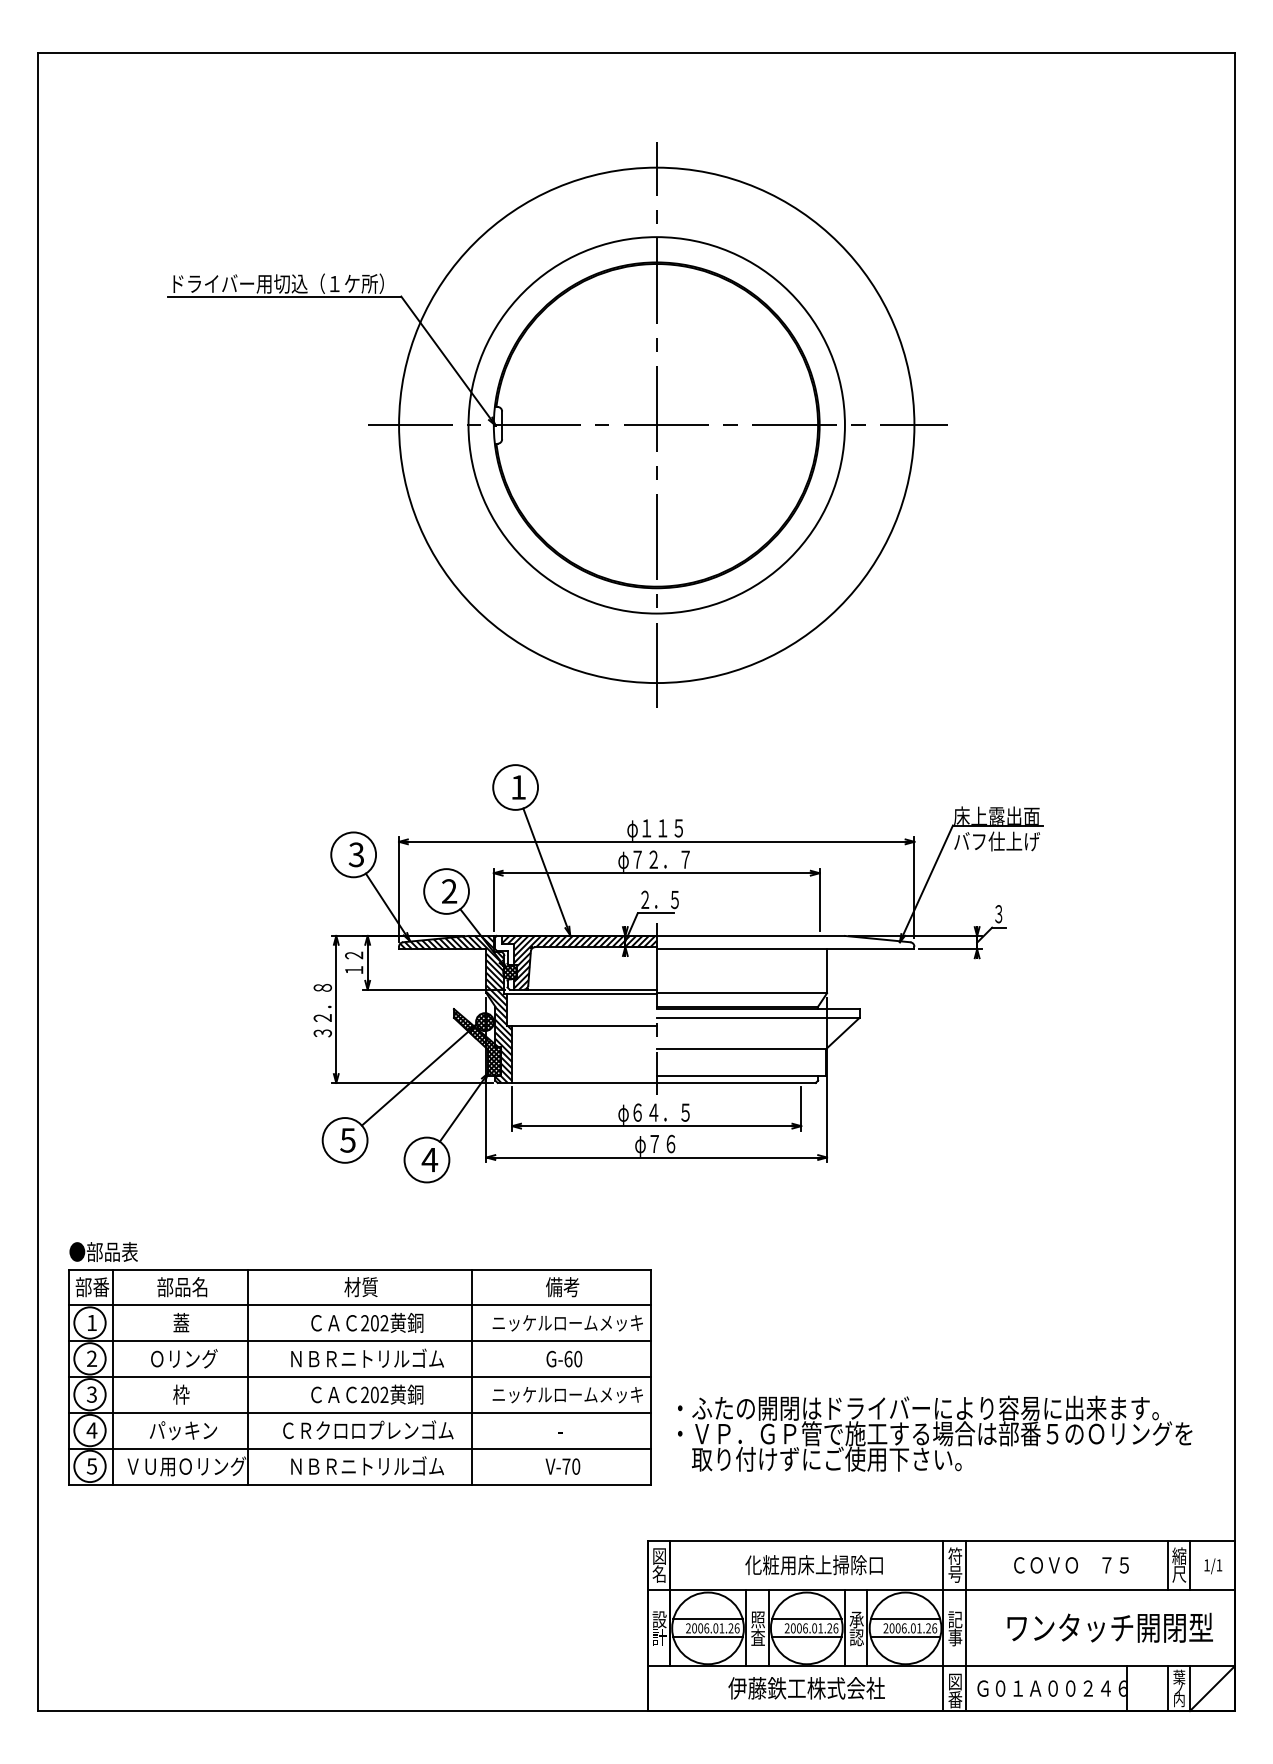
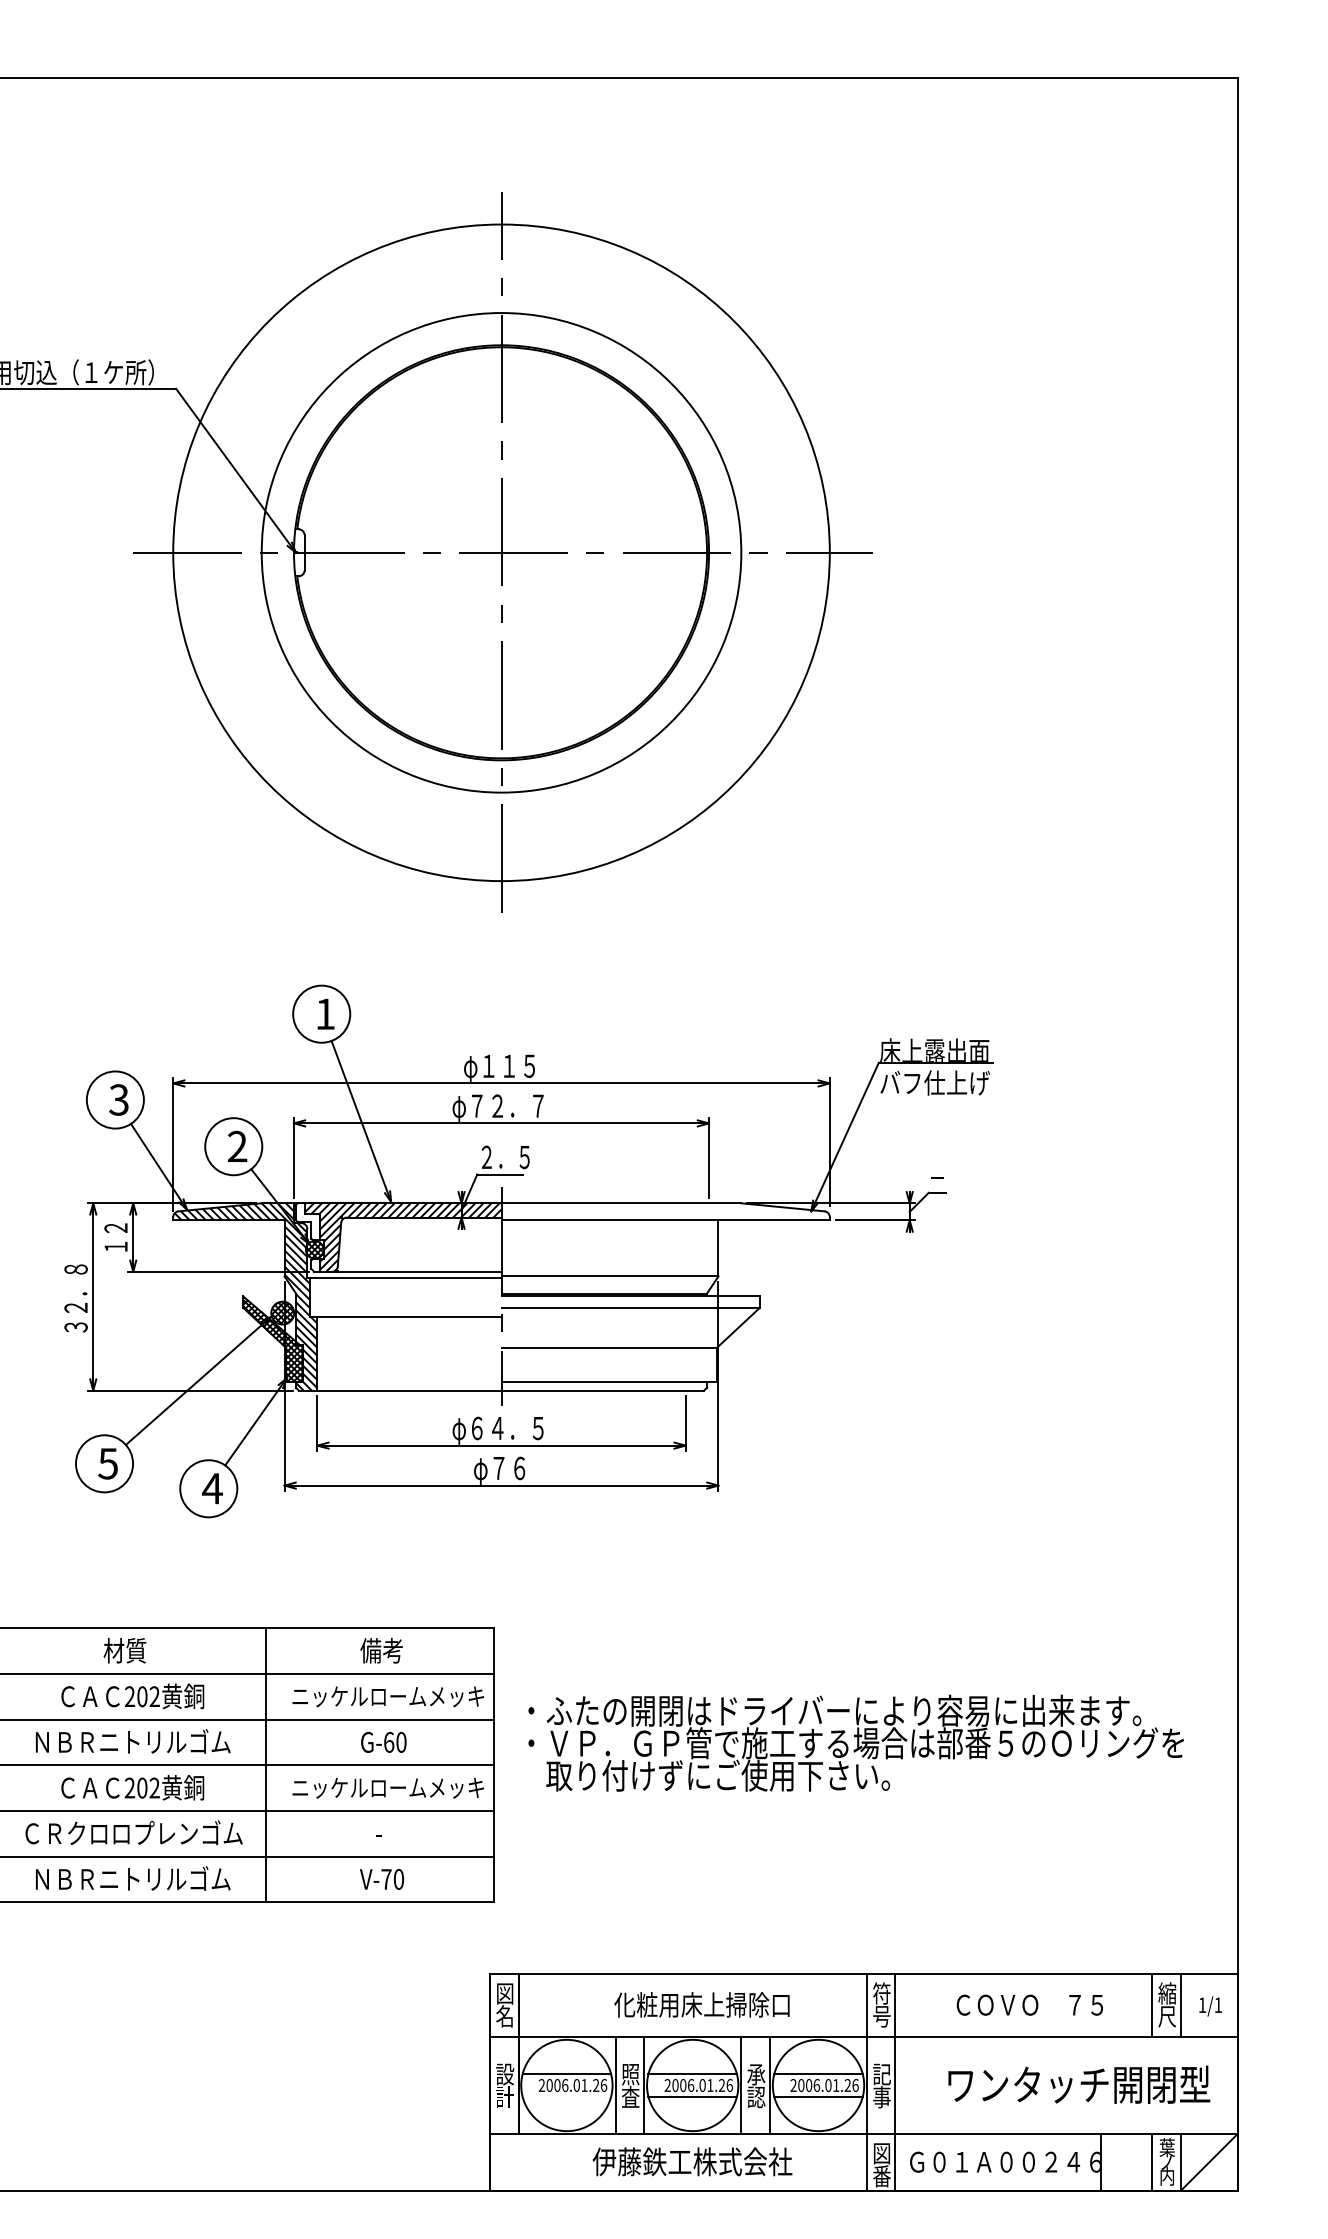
text: (998, 914) -> (936, 1175), ３ -> -
text: (935, 1433) -> (856, 1742), moved
line: (707, 1637) -> (566, 2097), removed

